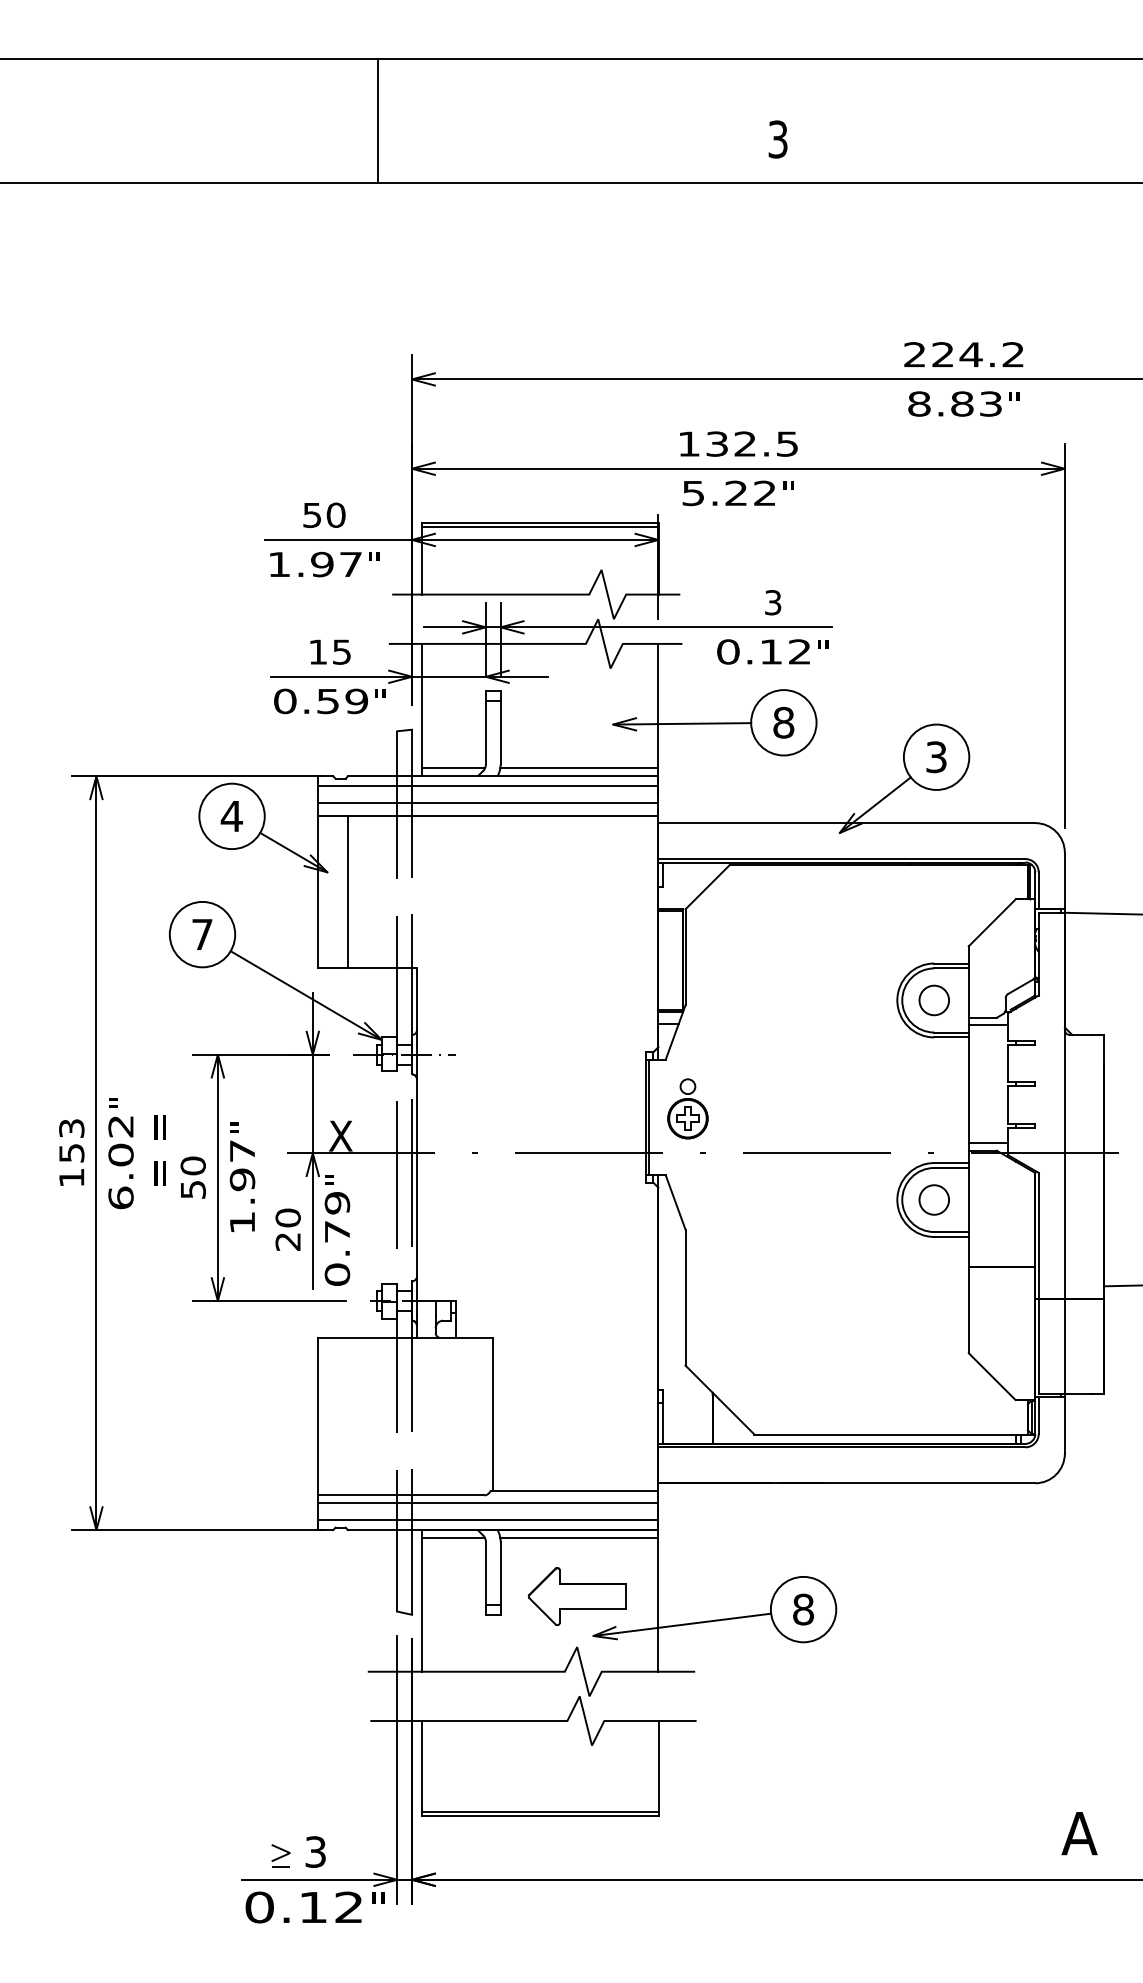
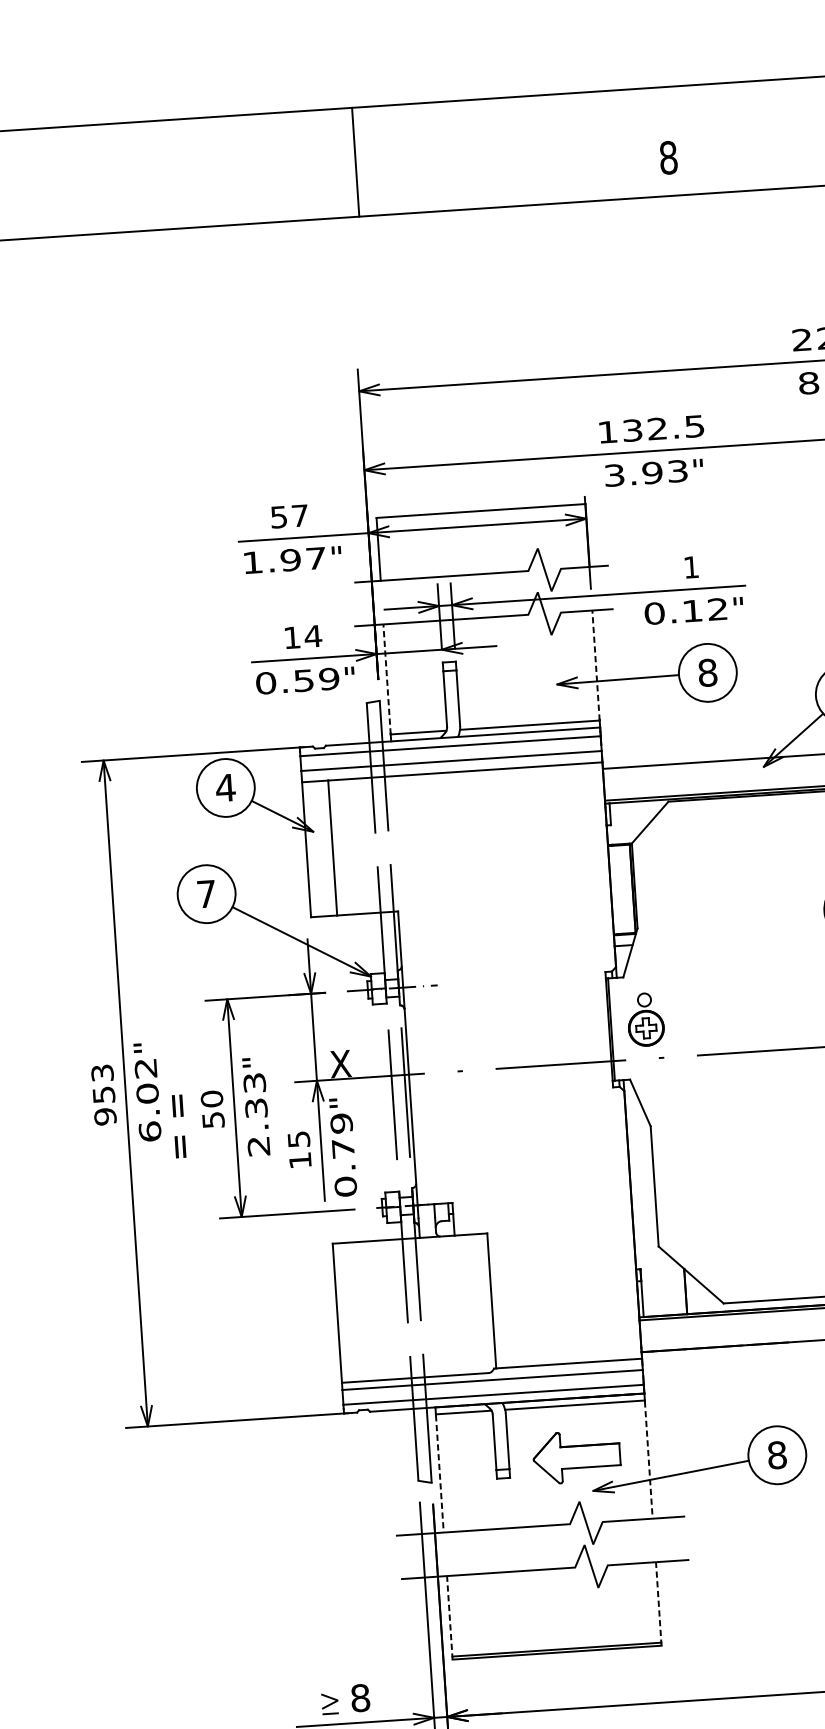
line: (378, 120) -> (355, 161), moved
text: (777, 139) -> (668, 157), 3 -> 8
text: (729, 493) -> (646, 473), 5.22 -> 3.93
text: (335, 514) -> (299, 515), 50 -> 57
line: (540, 526) -> (481, 513), removed
text: (773, 602) -> (691, 567), 3 -> 1
text: (341, 651) -> (312, 635), 15 -> 14
line: (421, 705) -> (386, 678), solid -> dashed
line: (658, 705) -> (596, 664), solid -> dashed
text: (159, 1150) -> (178, 1126), moved
text: (71, 1177) -> (105, 1116), 153 -> 953
text: (242, 1186) -> (256, 1114), 1.97 -> 2.33
text: (287, 1229) -> (299, 1149), 20 -> 15
line: (421, 1605) -> (439, 1474), solid -> dashed
line: (658, 1605) -> (648, 1460), solid -> dashed
line: (422, 1767) -> (449, 1617), solid -> dashed
line: (658, 1767) -> (658, 1603), solid -> dashed
text: (315, 1851) -> (360, 1697), 3 -> 8

